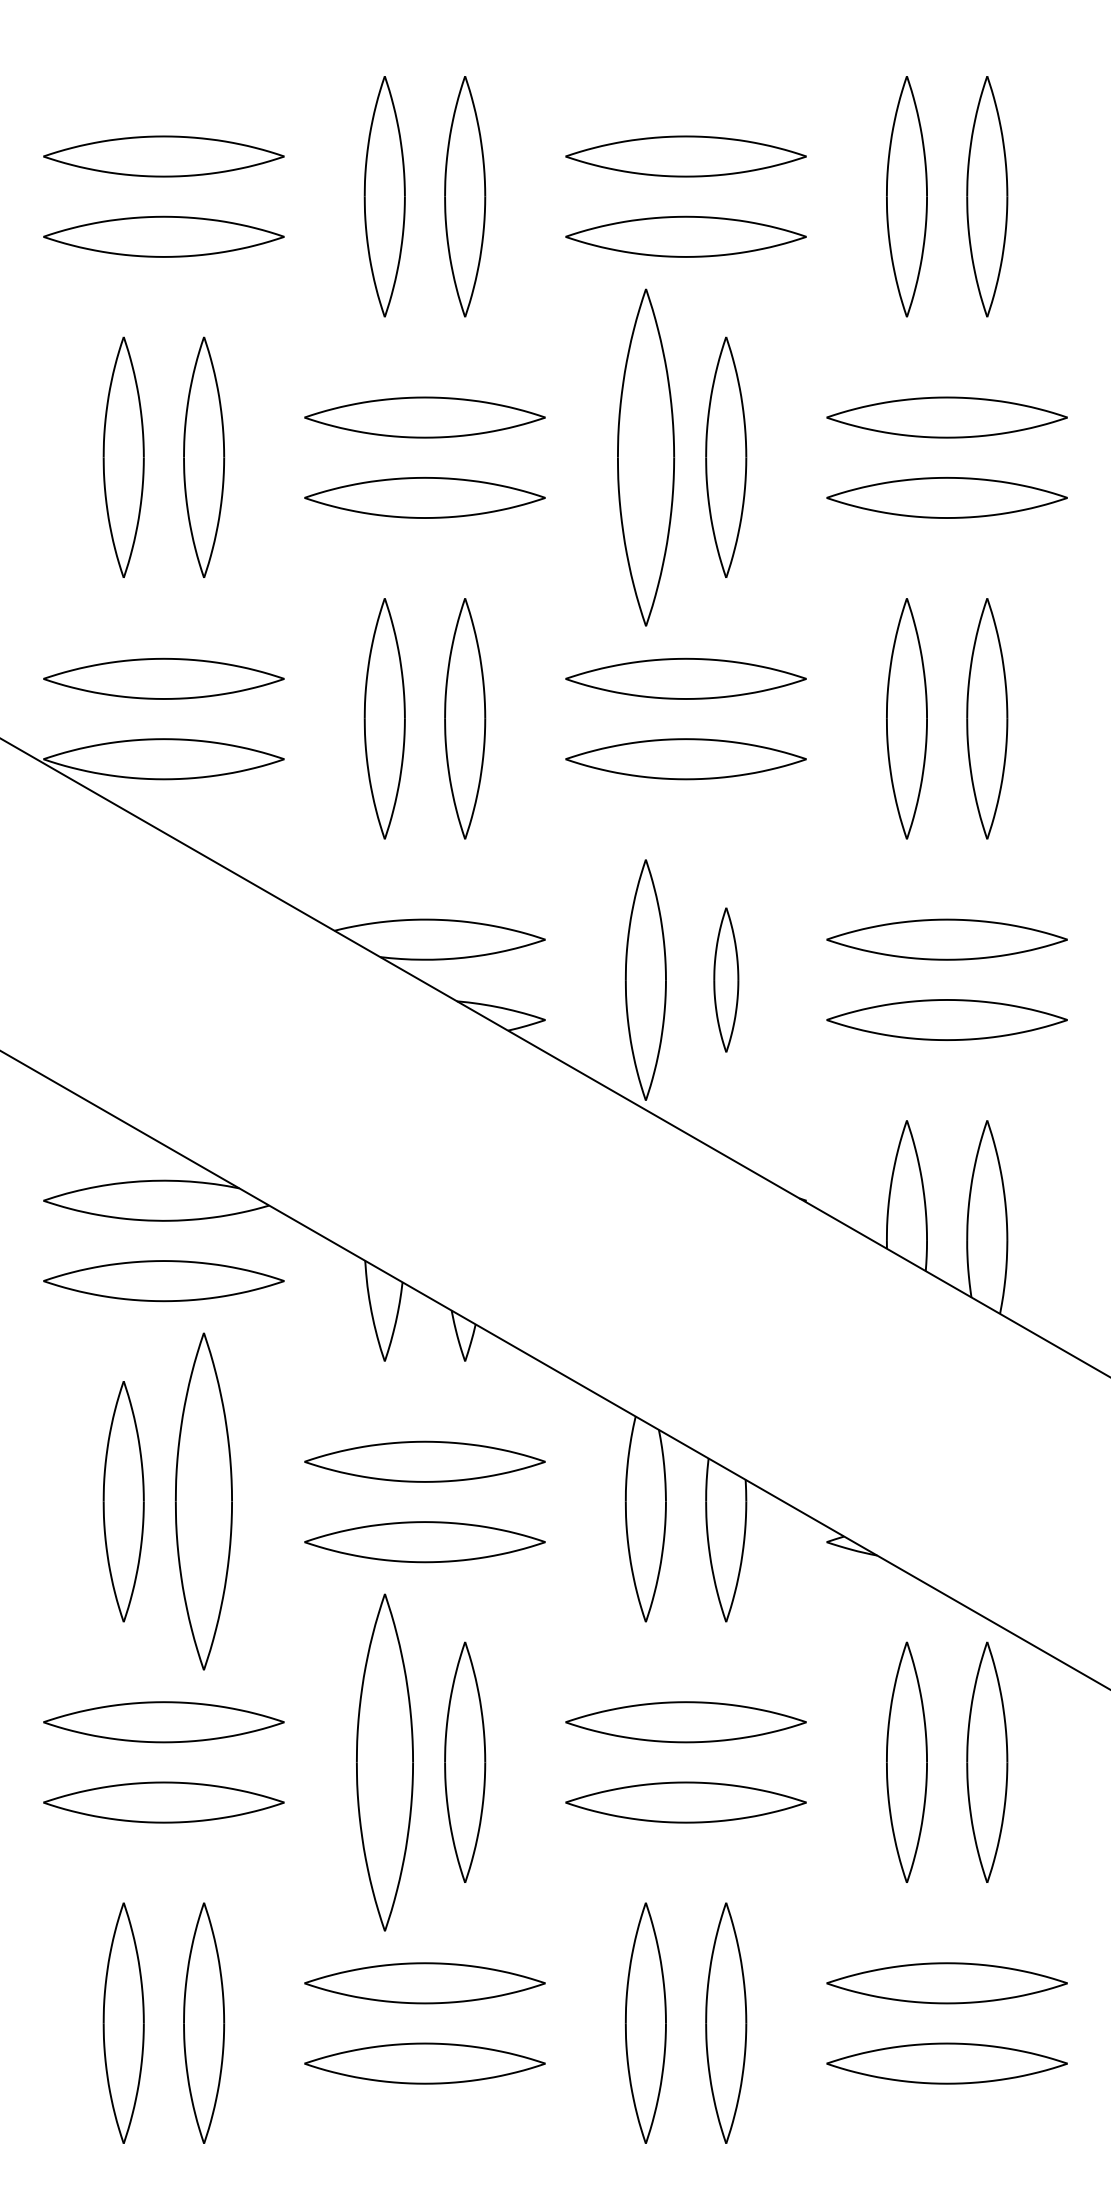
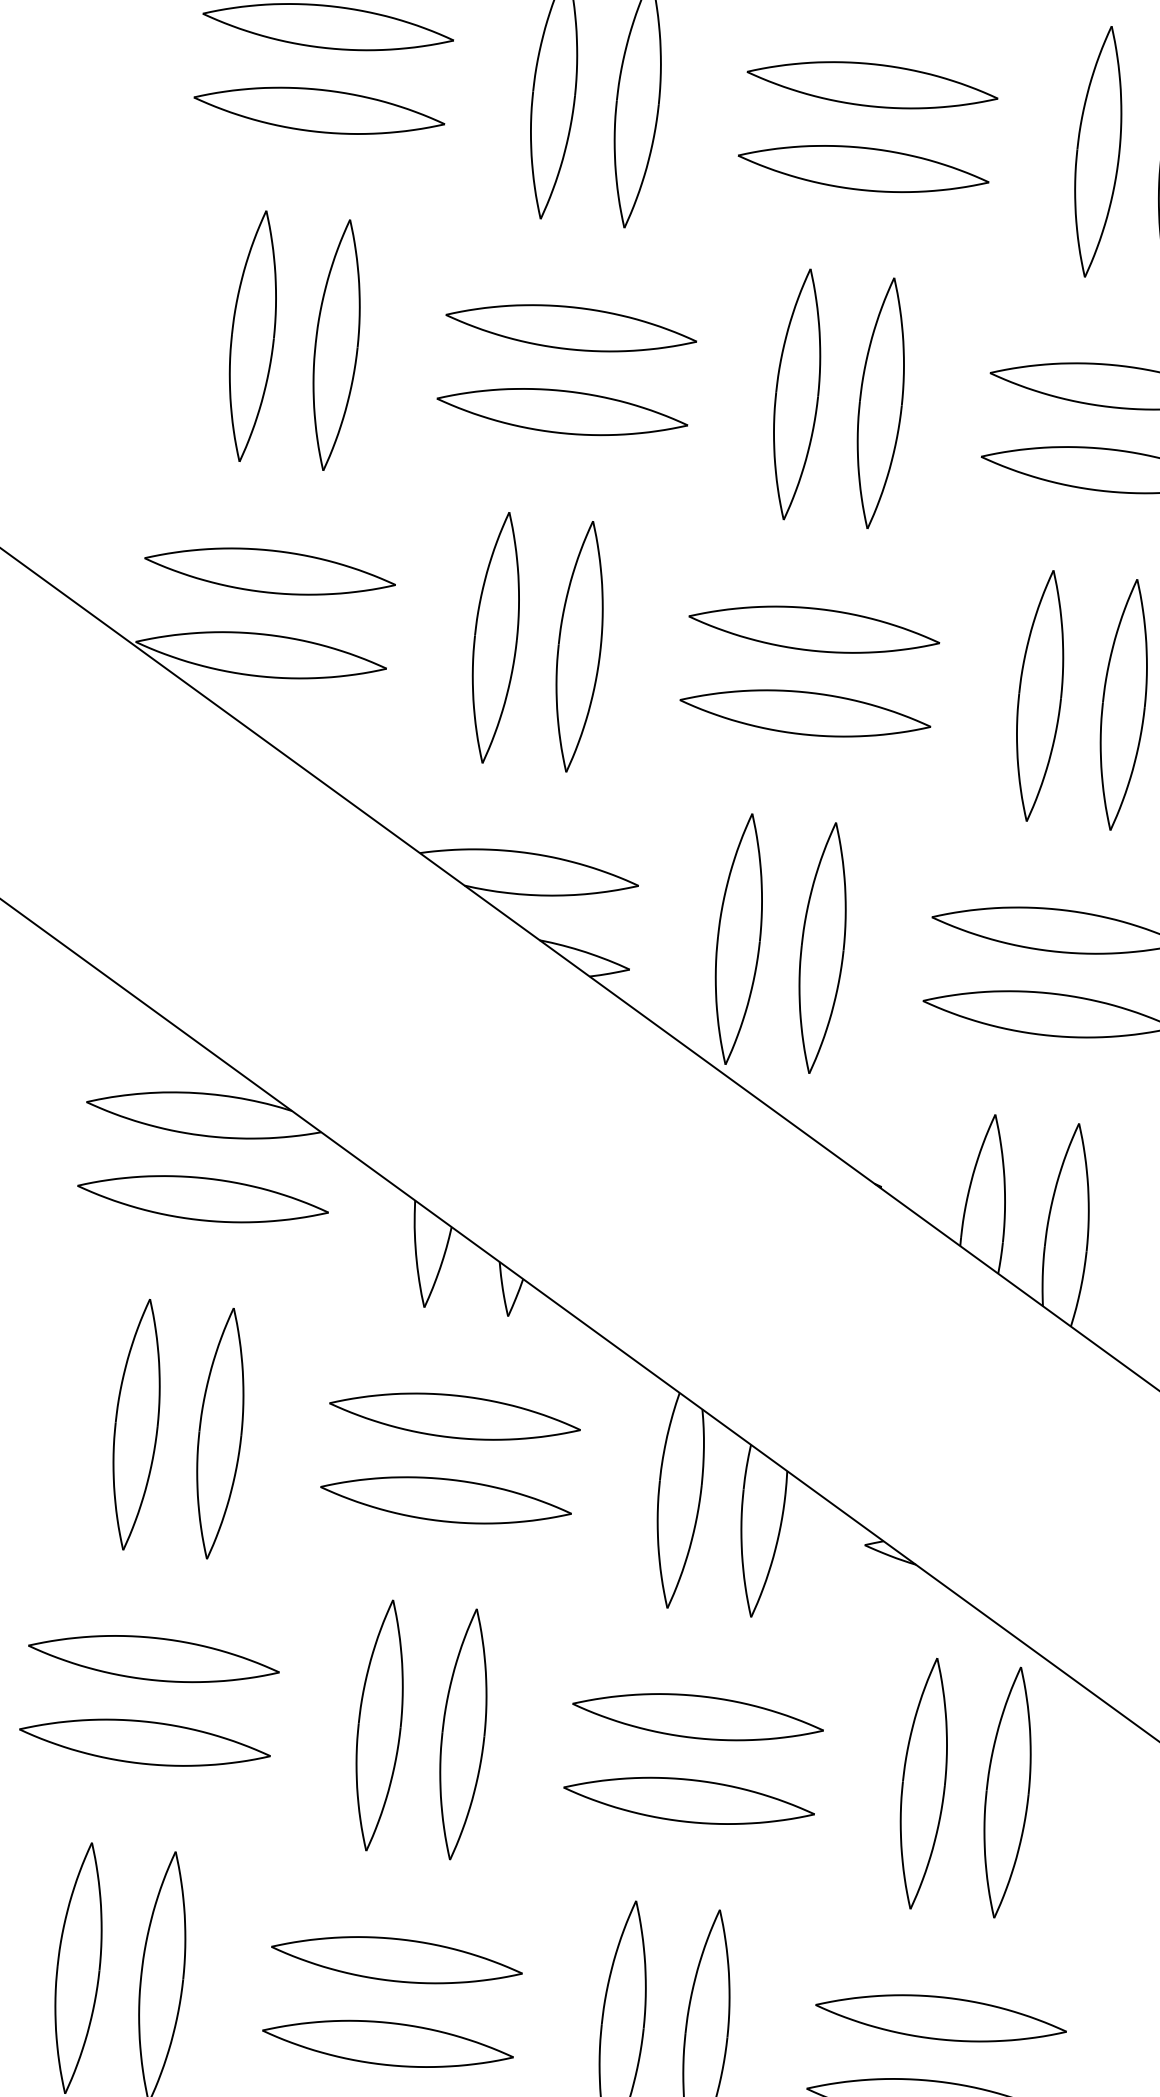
part: (645, 456) -> (796, 393), size x0.71
part: (726, 979) -> (823, 947), size x1.67
part: (204, 1501) -> (220, 1433), size x0.71
part: (384, 1761) -> (379, 1724), size x0.71

